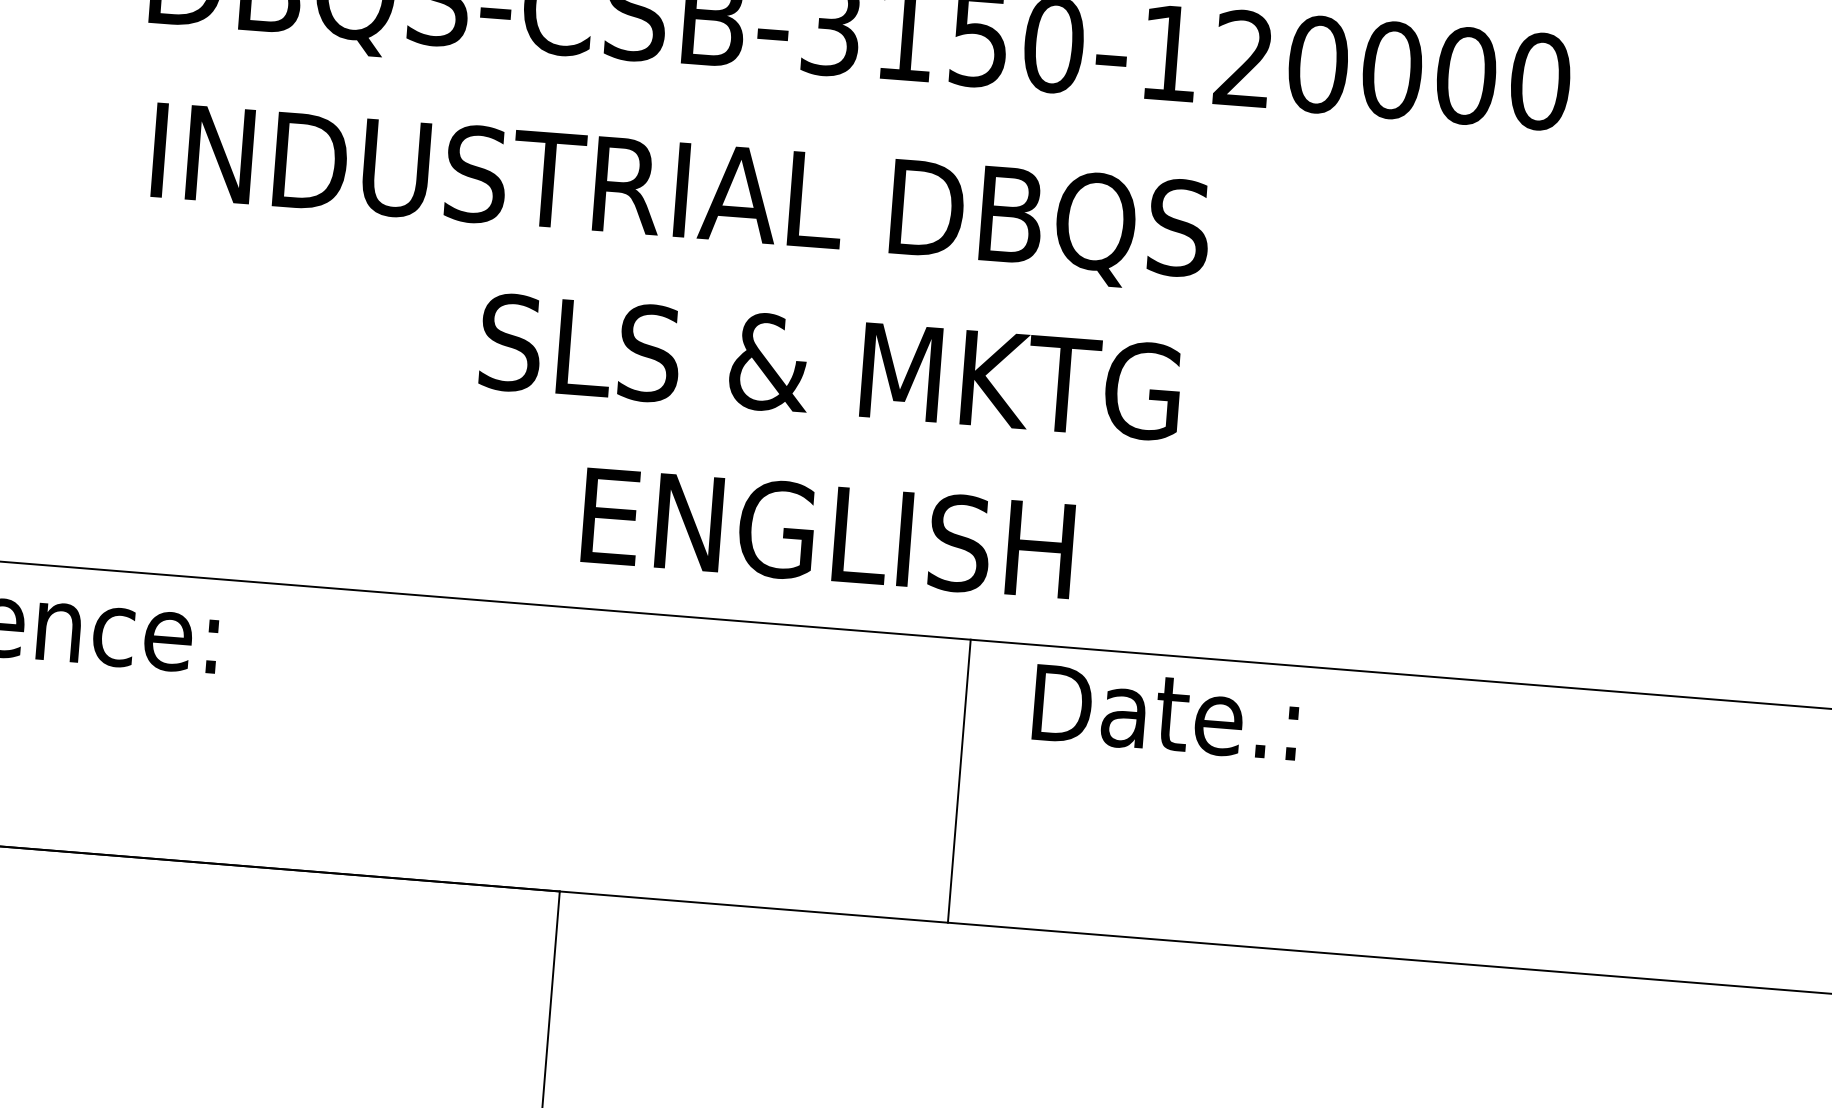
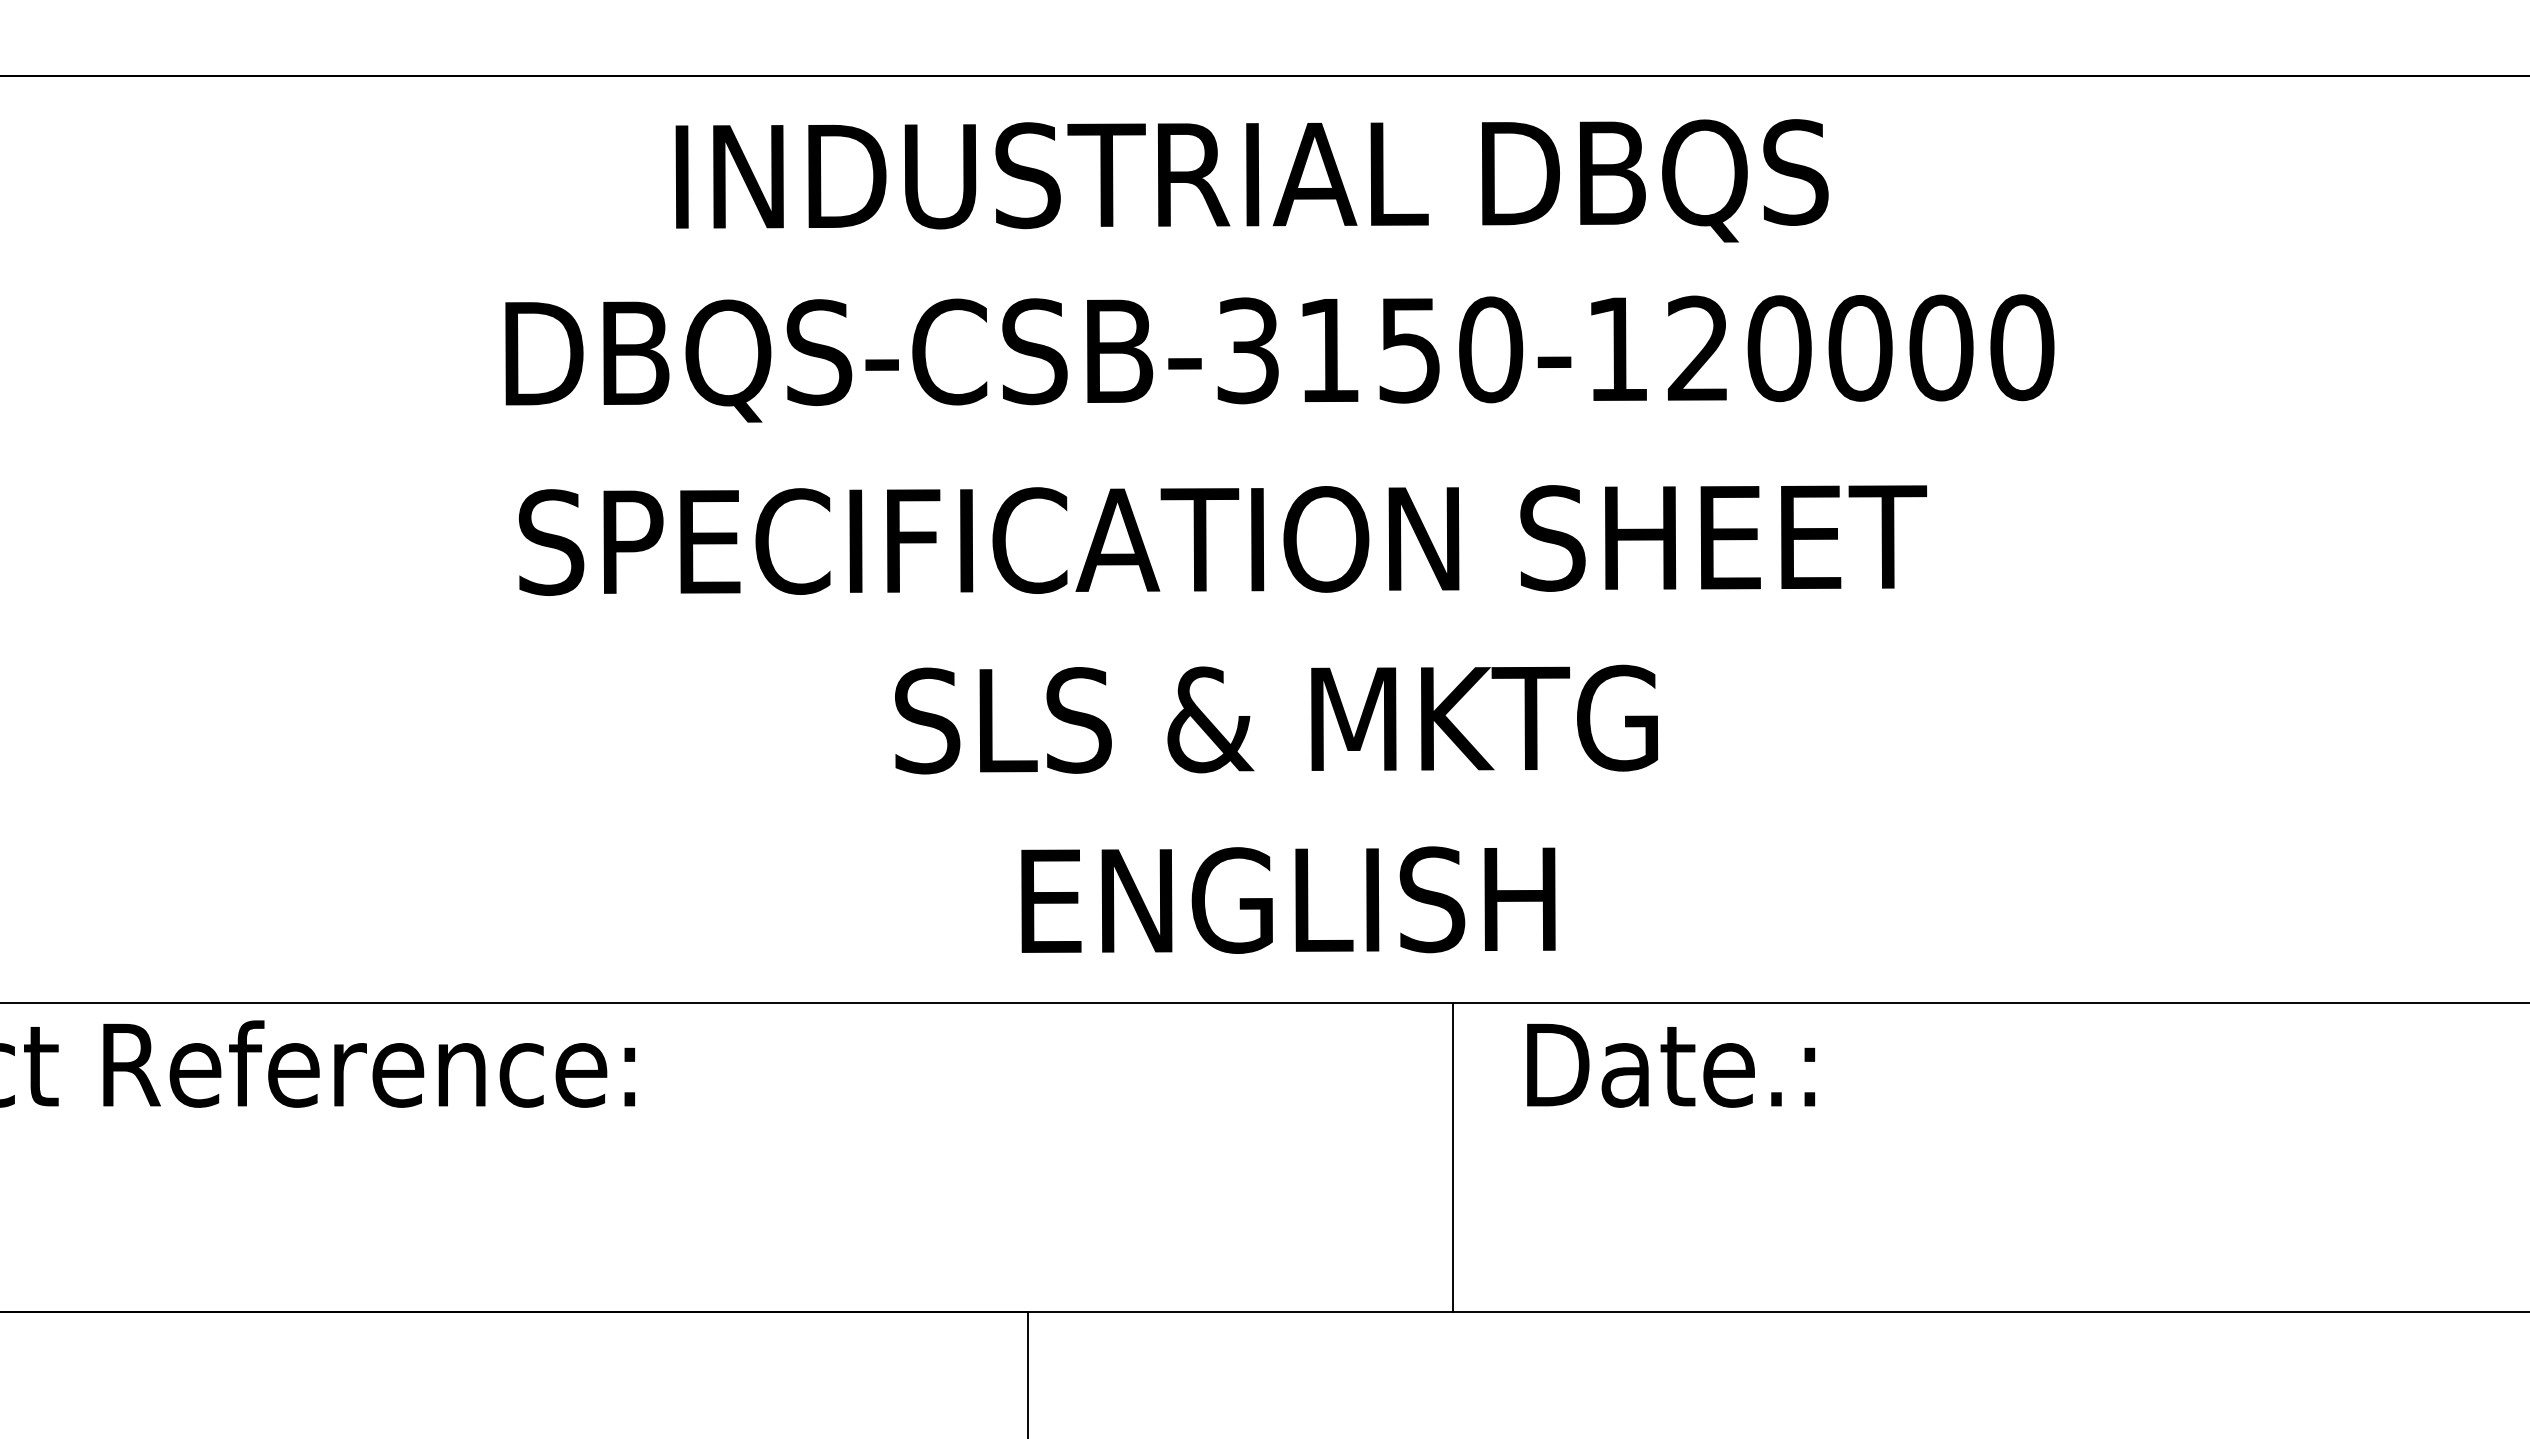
text: (793, 204) -> (1222, 546), INDUSTRIAL DBQS -> SPECIFICATION SHEET

